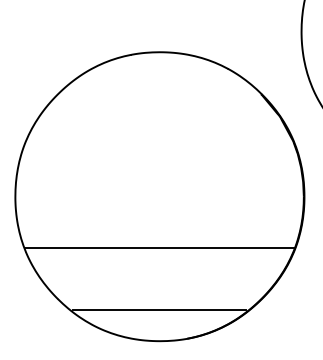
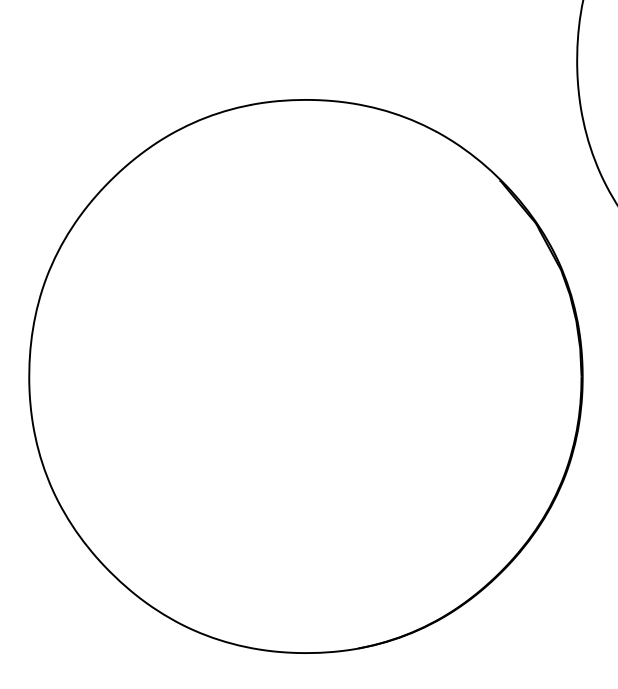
line: (159, 248) -> (305, 475), removed
line: (159, 310) -> (305, 594), removed

